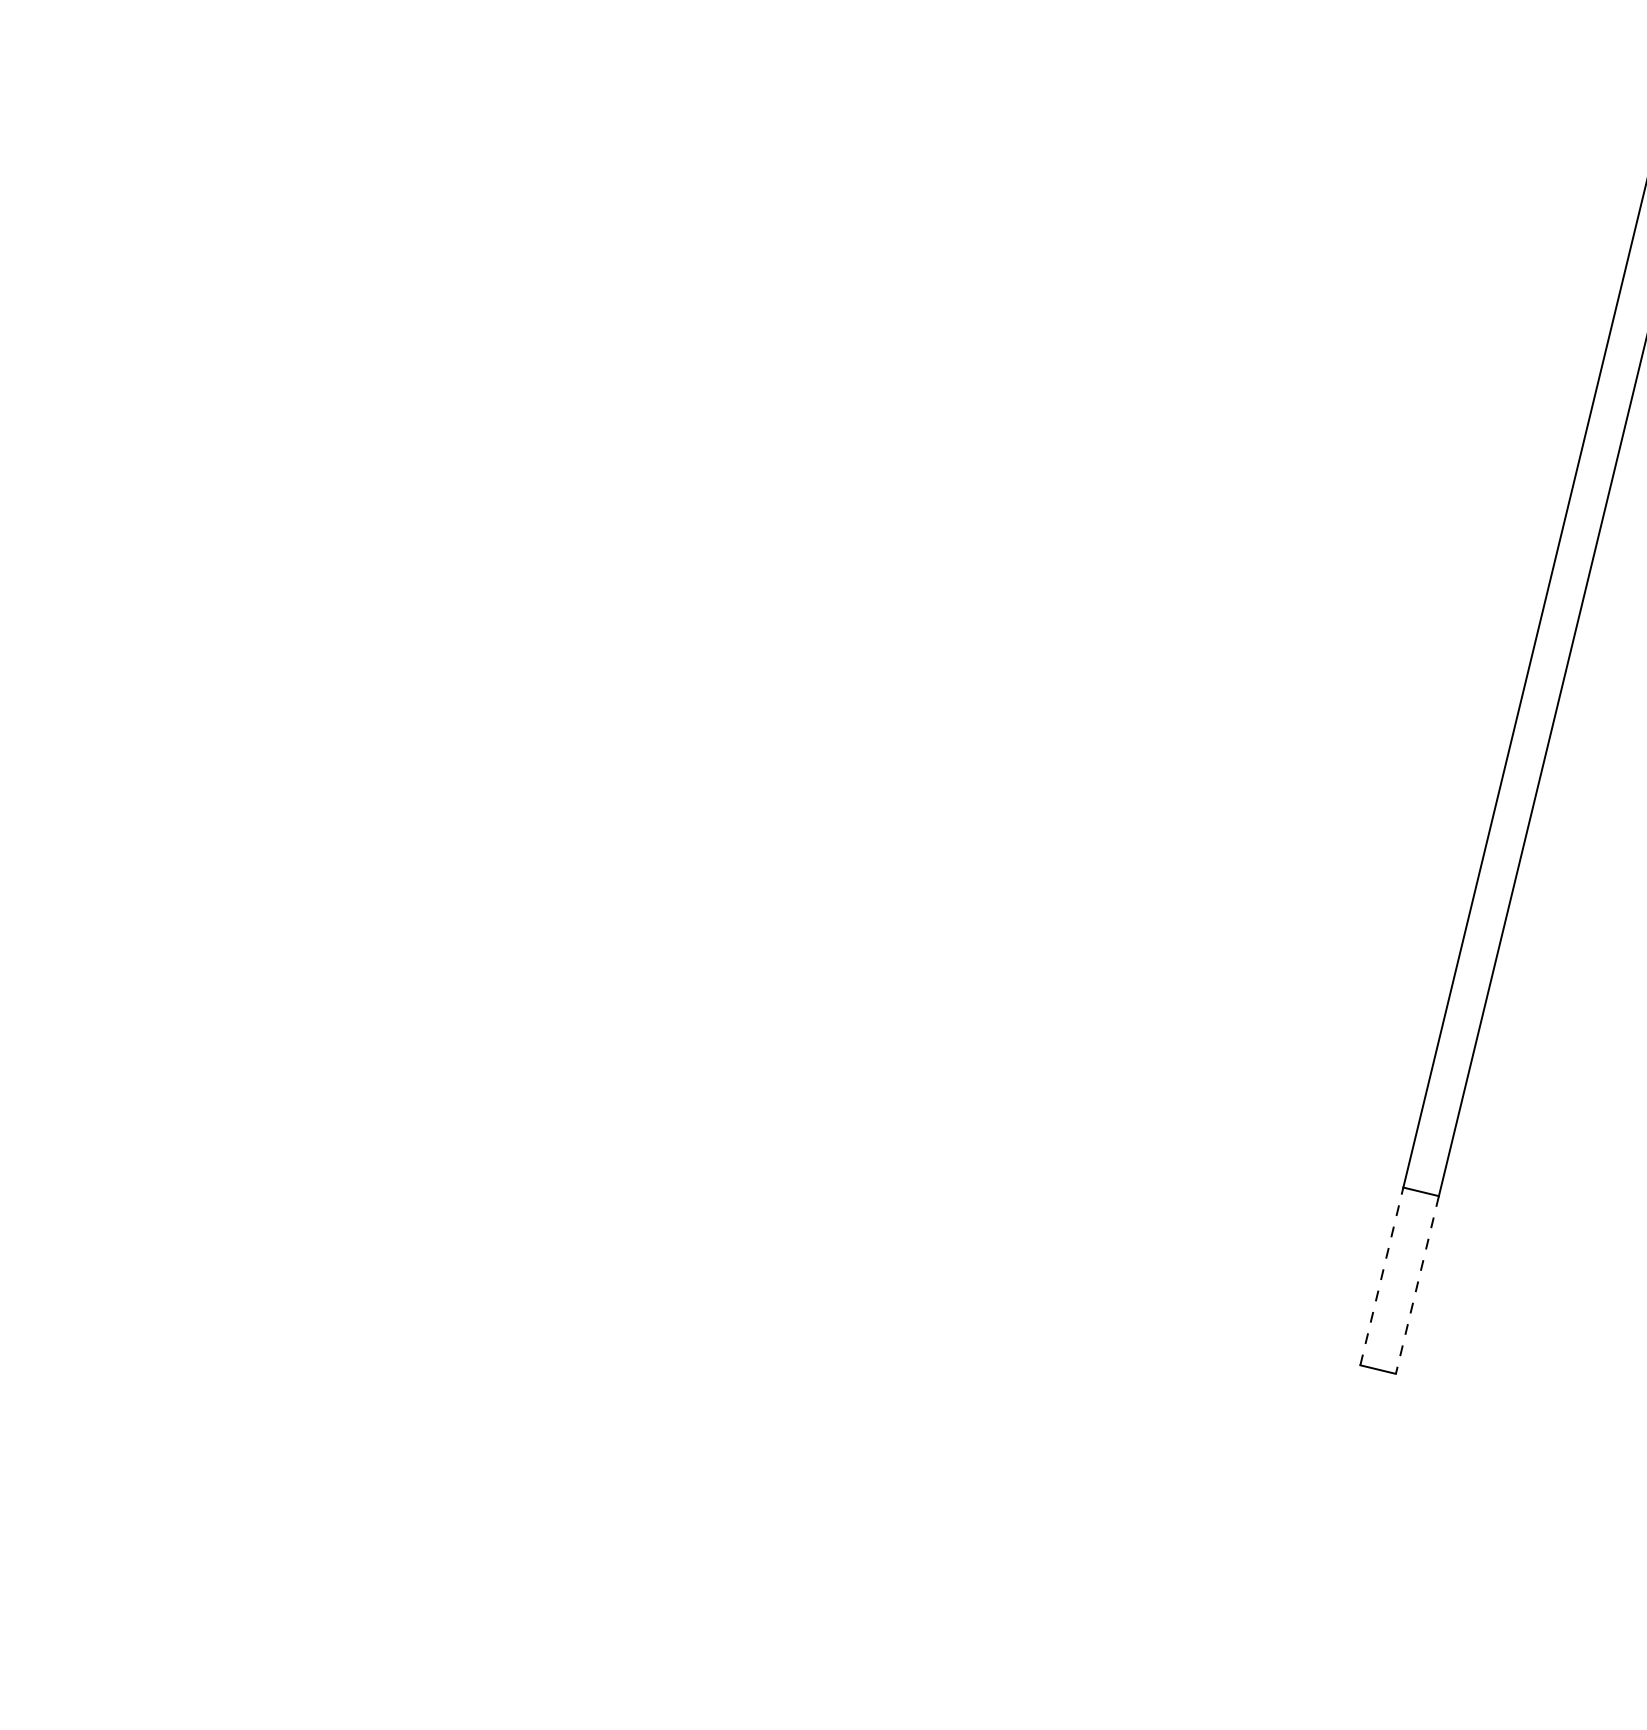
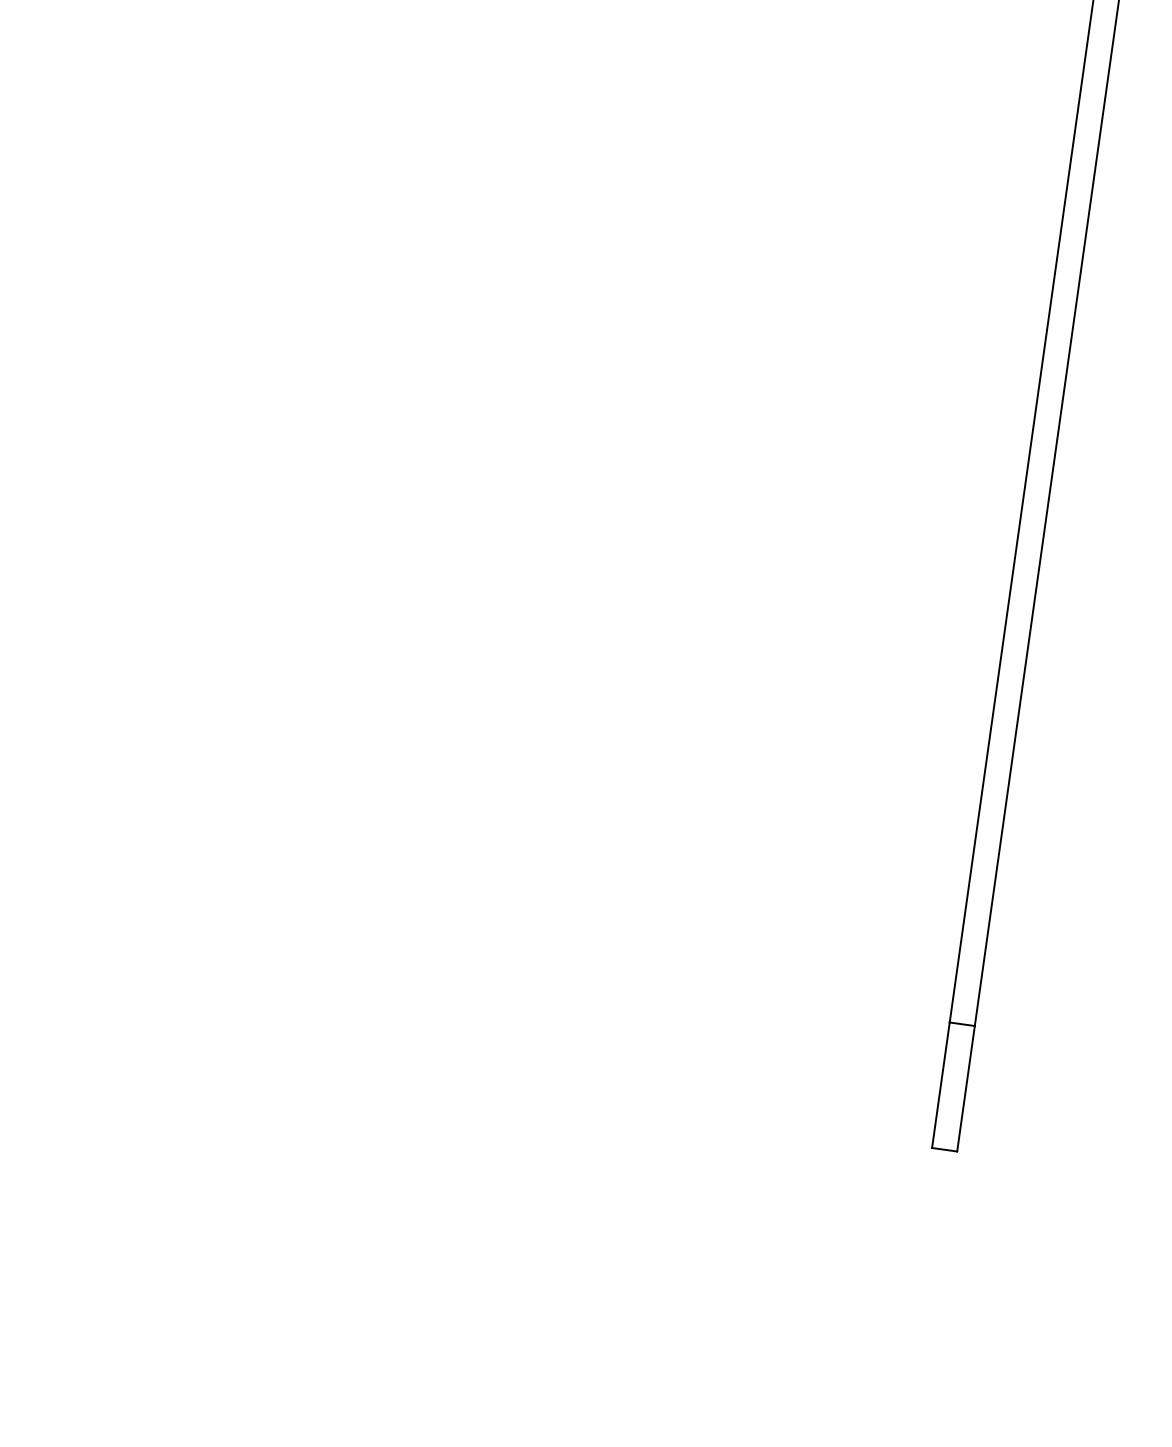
line: (1381, 1275) -> (940, 1084), dashed -> solid
line: (1416, 1285) -> (965, 1089), dashed -> solid

